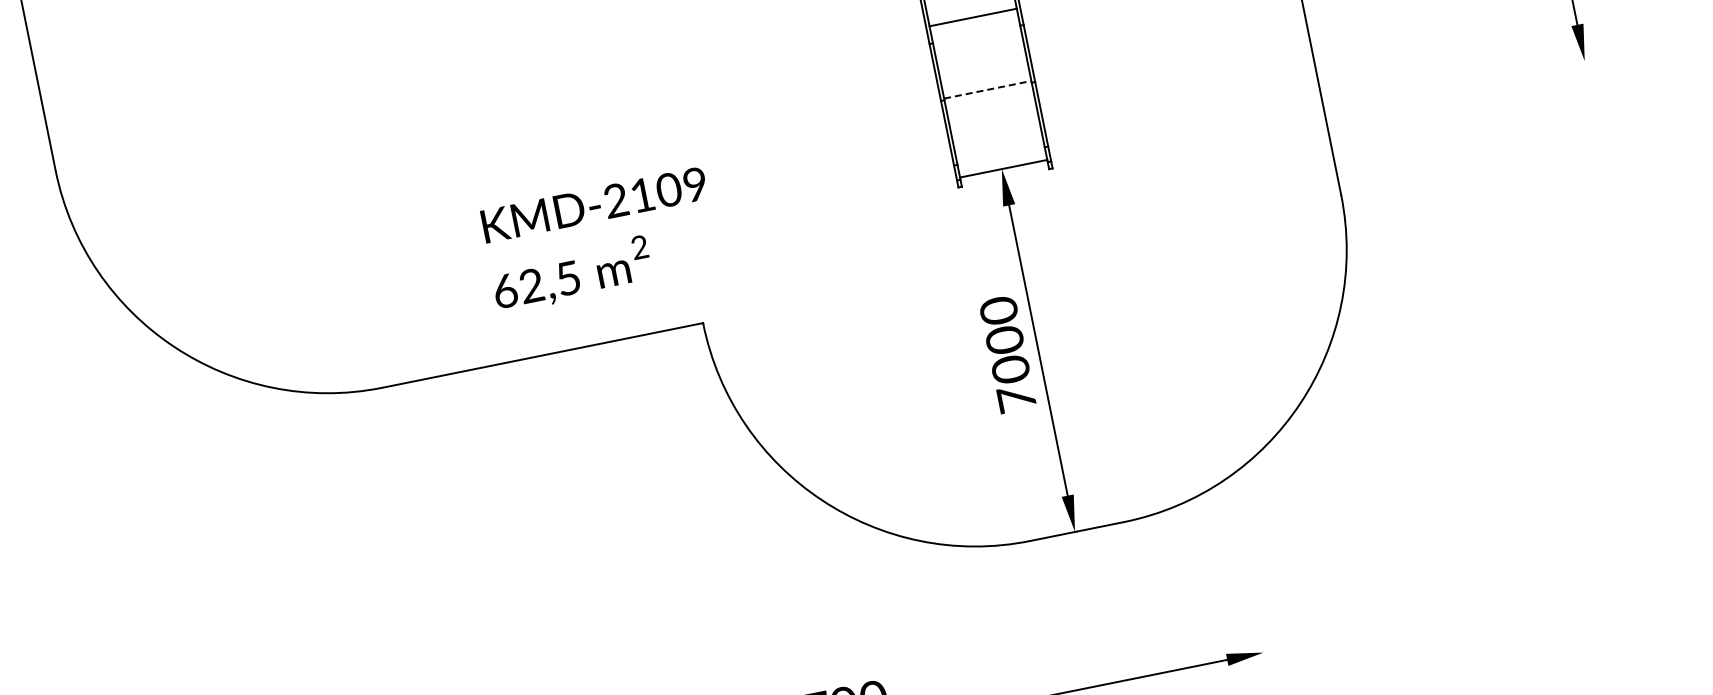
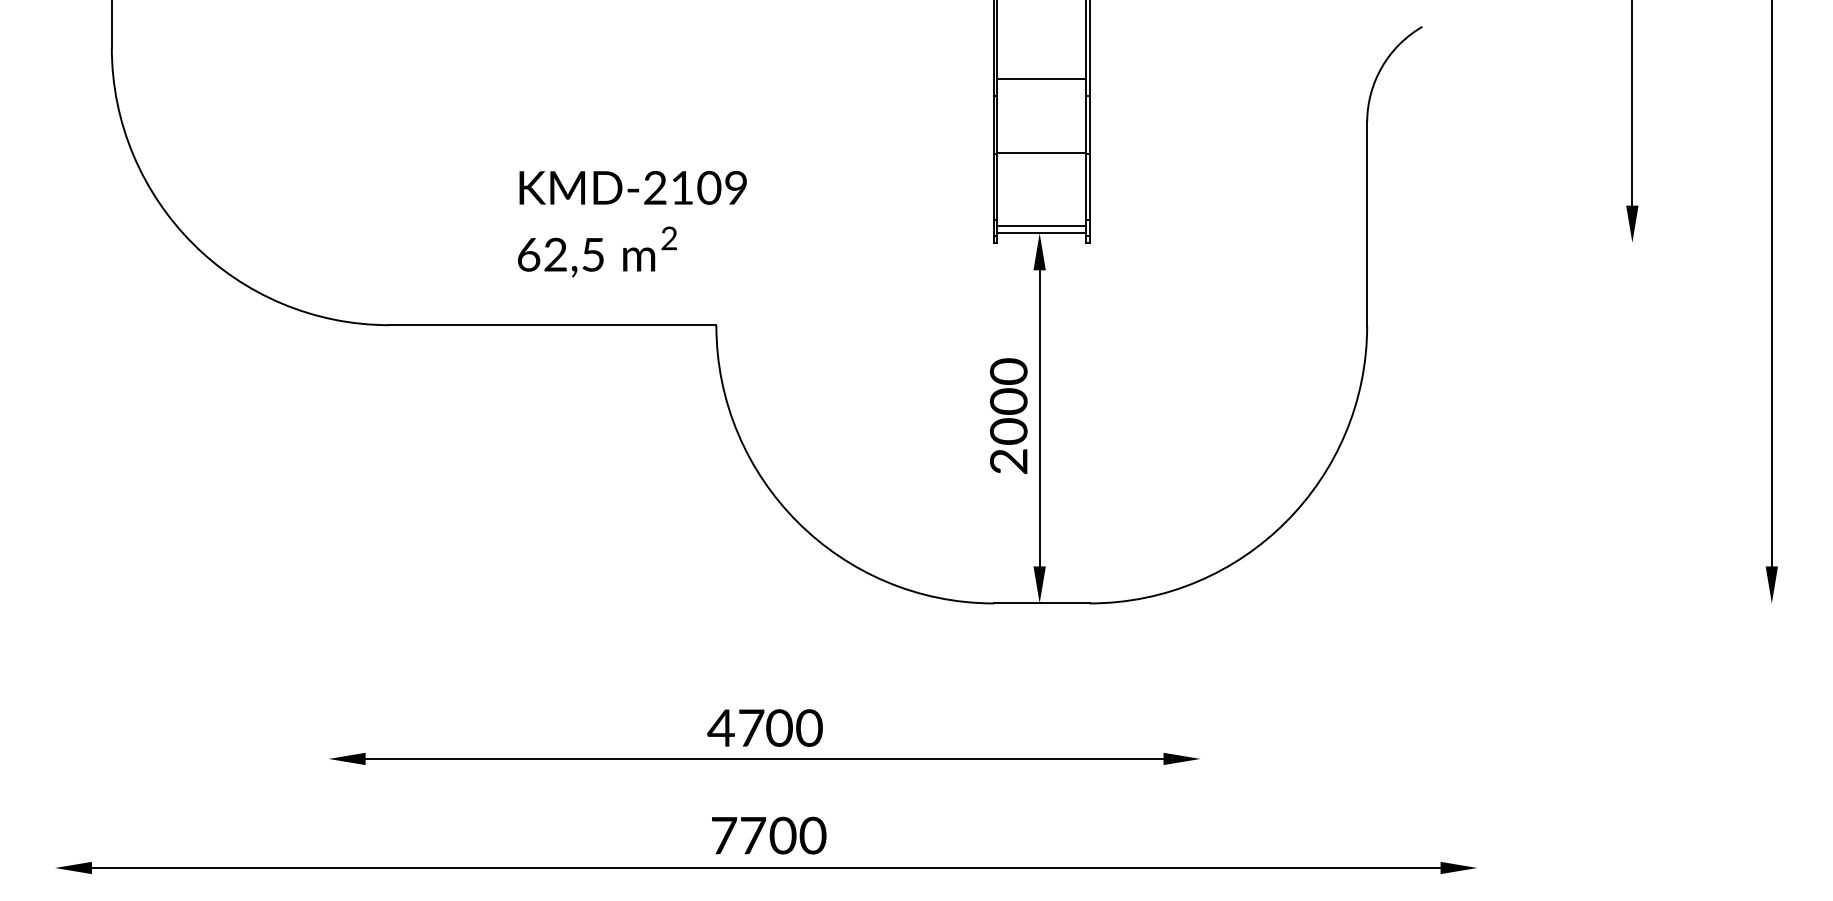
line: (987, 89) -> (1041, 152), dashed -> solid
line: (1002, 162) -> (1041, 226), added
text: (1016, 397) -> (1008, 460), 7000 -> 2000

